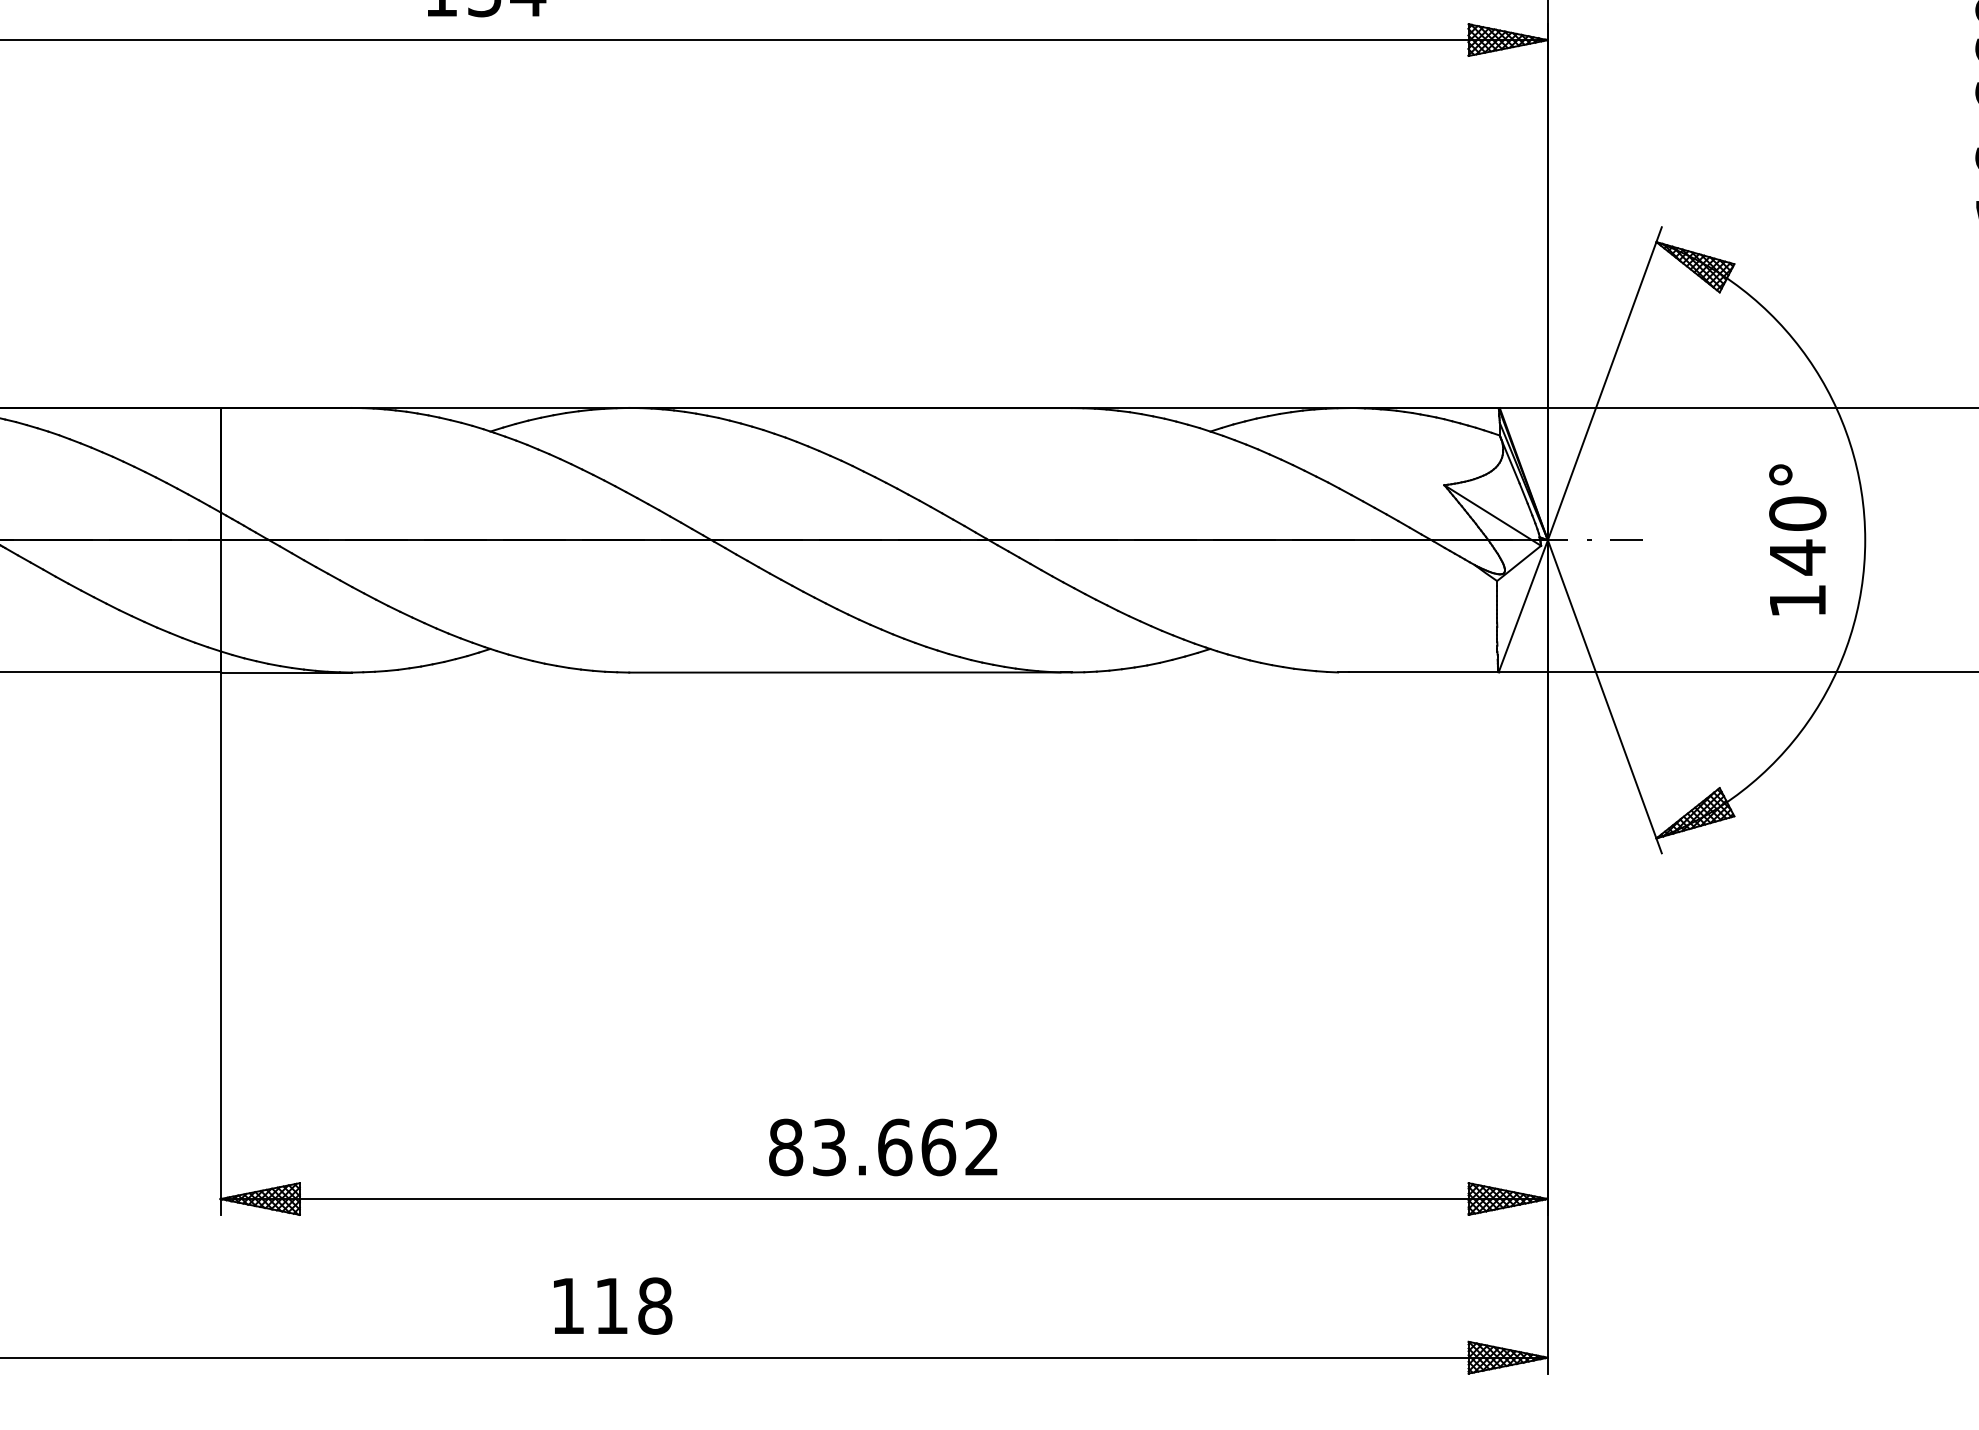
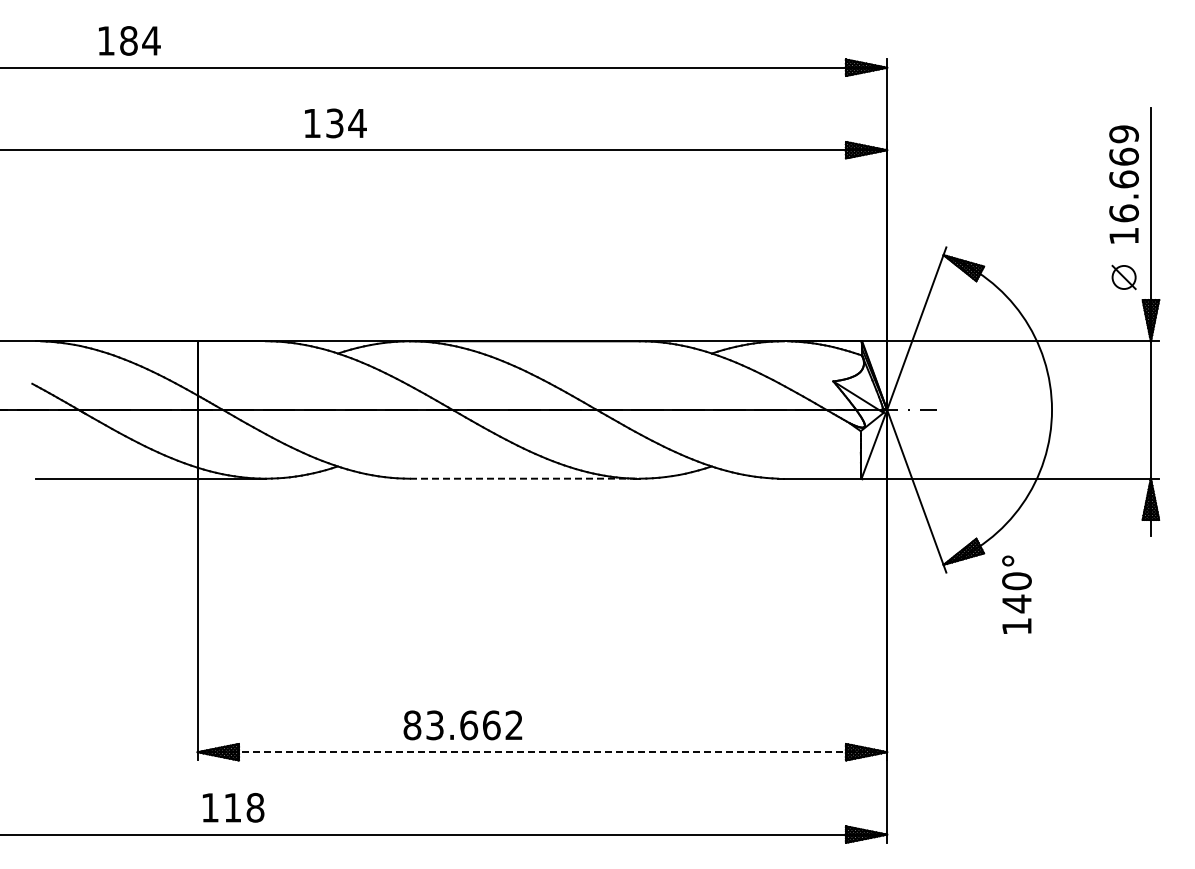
text: (1796, 539) -> (1016, 594), moved
line: (849, 672) -> (524, 478), solid -> dashed
text: (882, 1147) -> (462, 725), moved
line: (884, 1199) -> (542, 752), solid -> dashed
text: (612, 1305) -> (233, 807), moved

